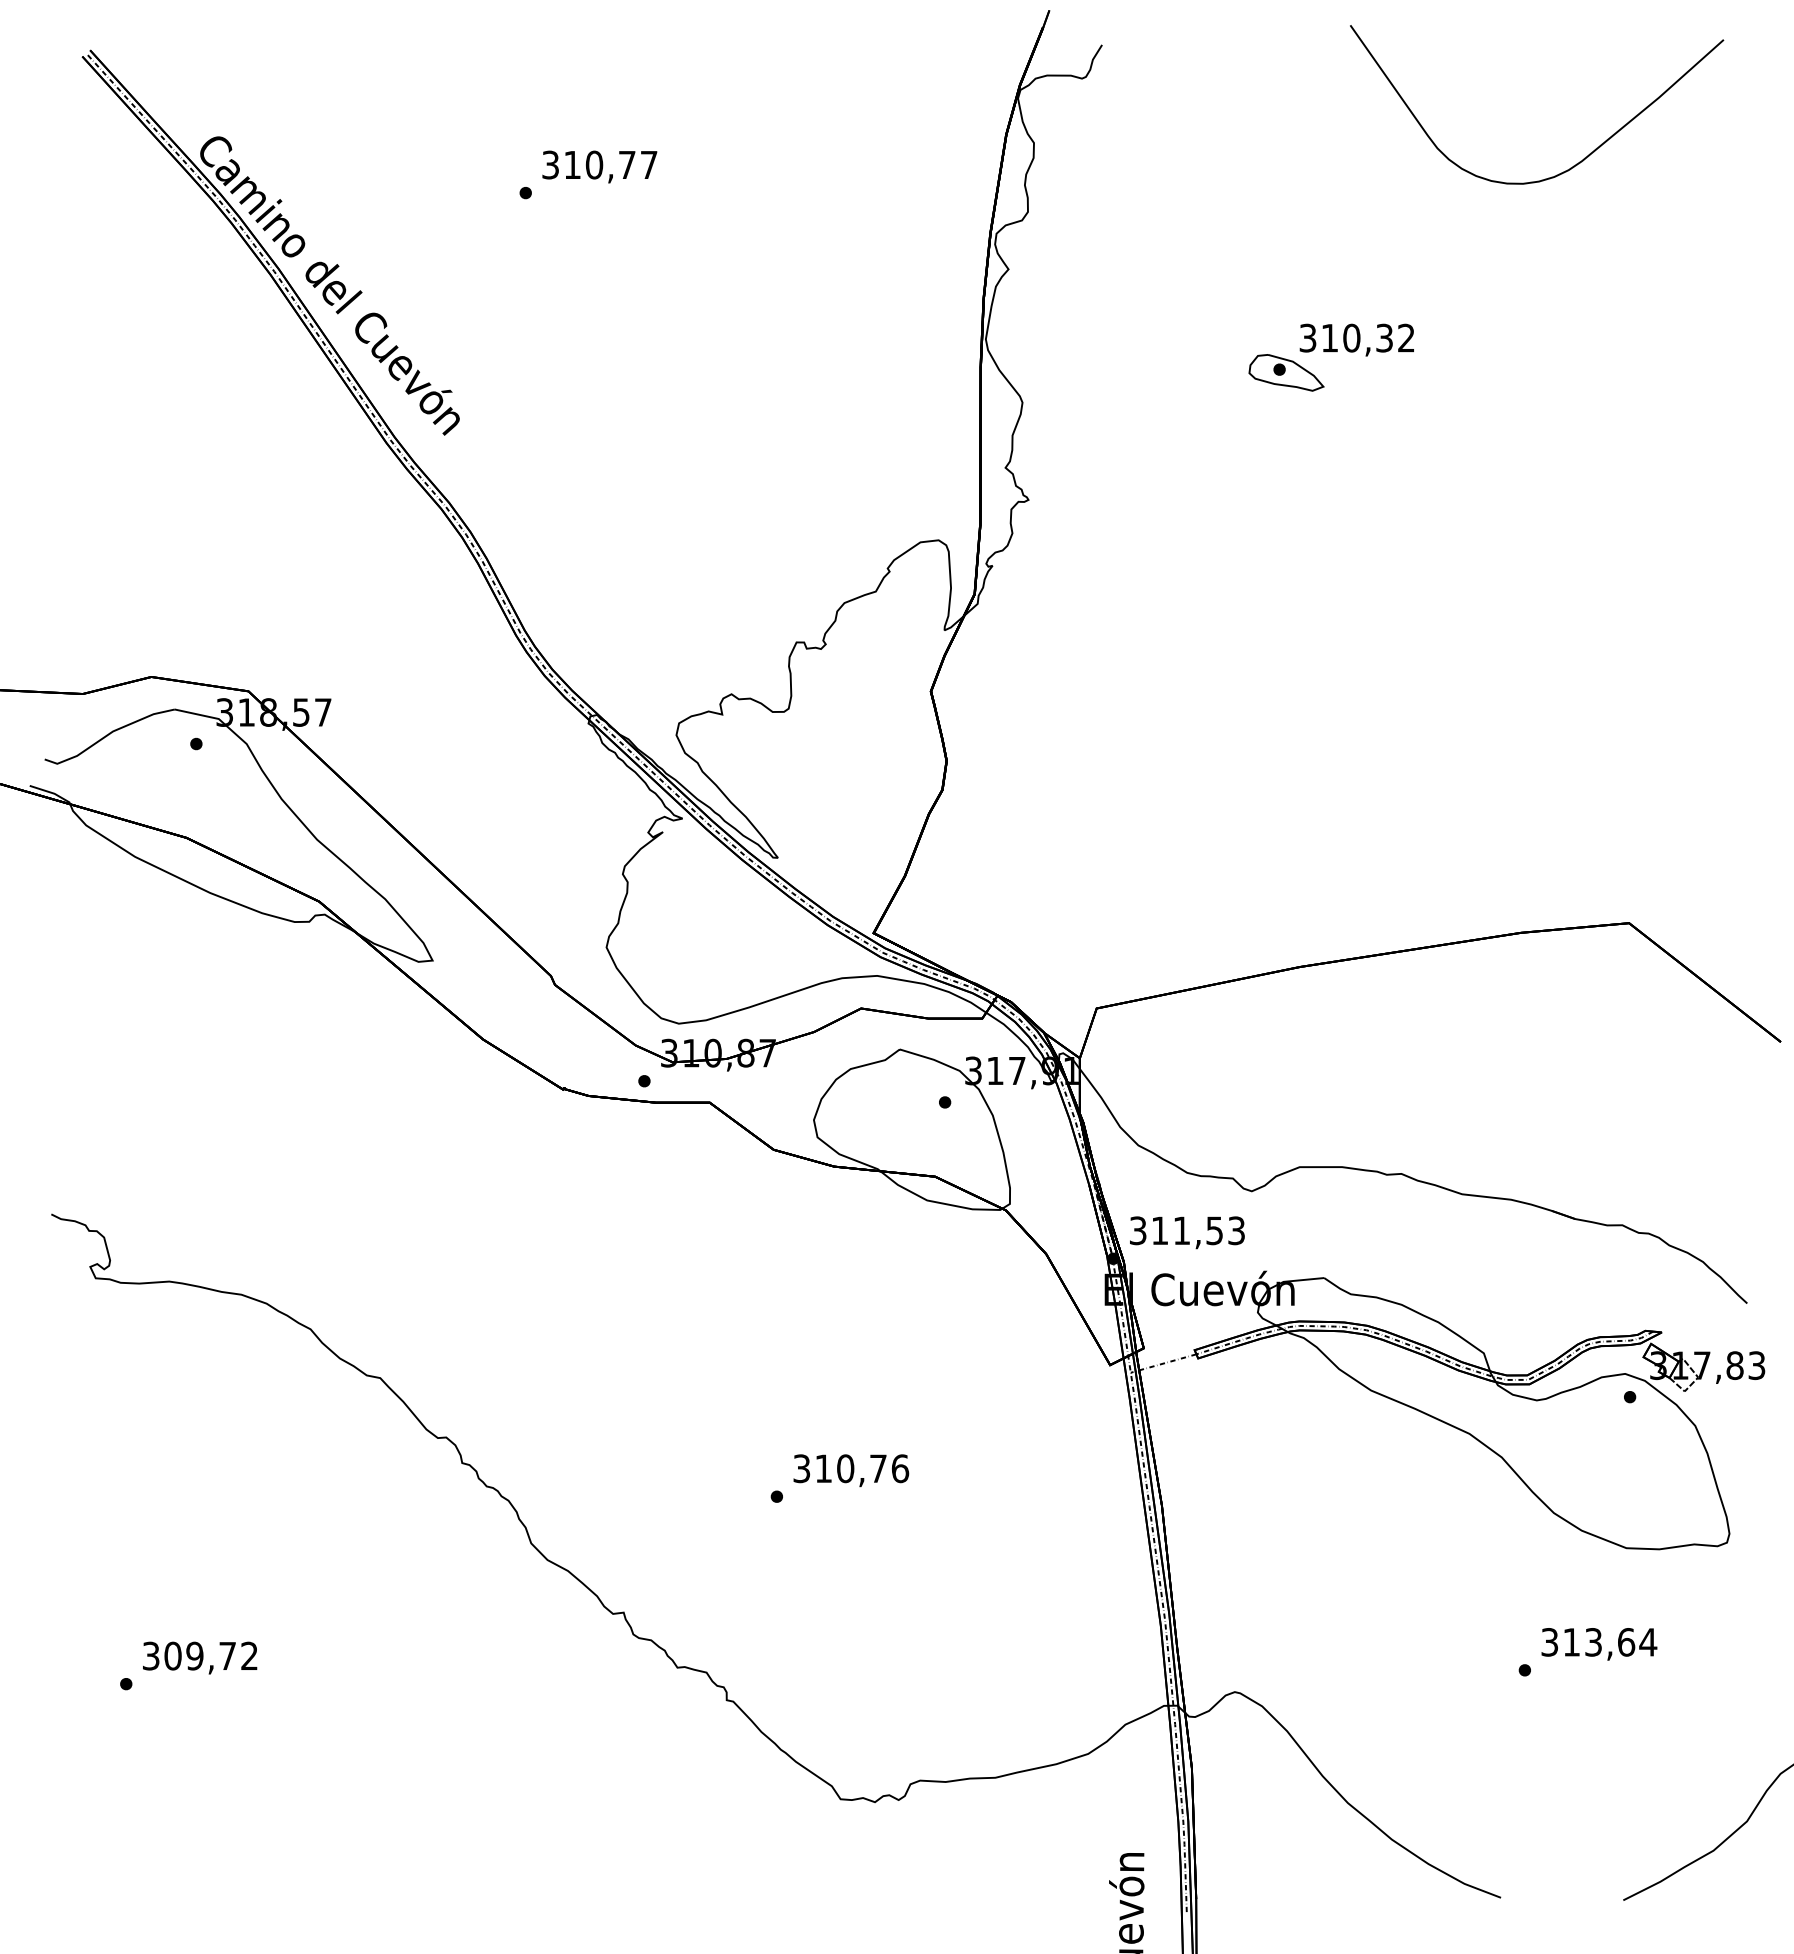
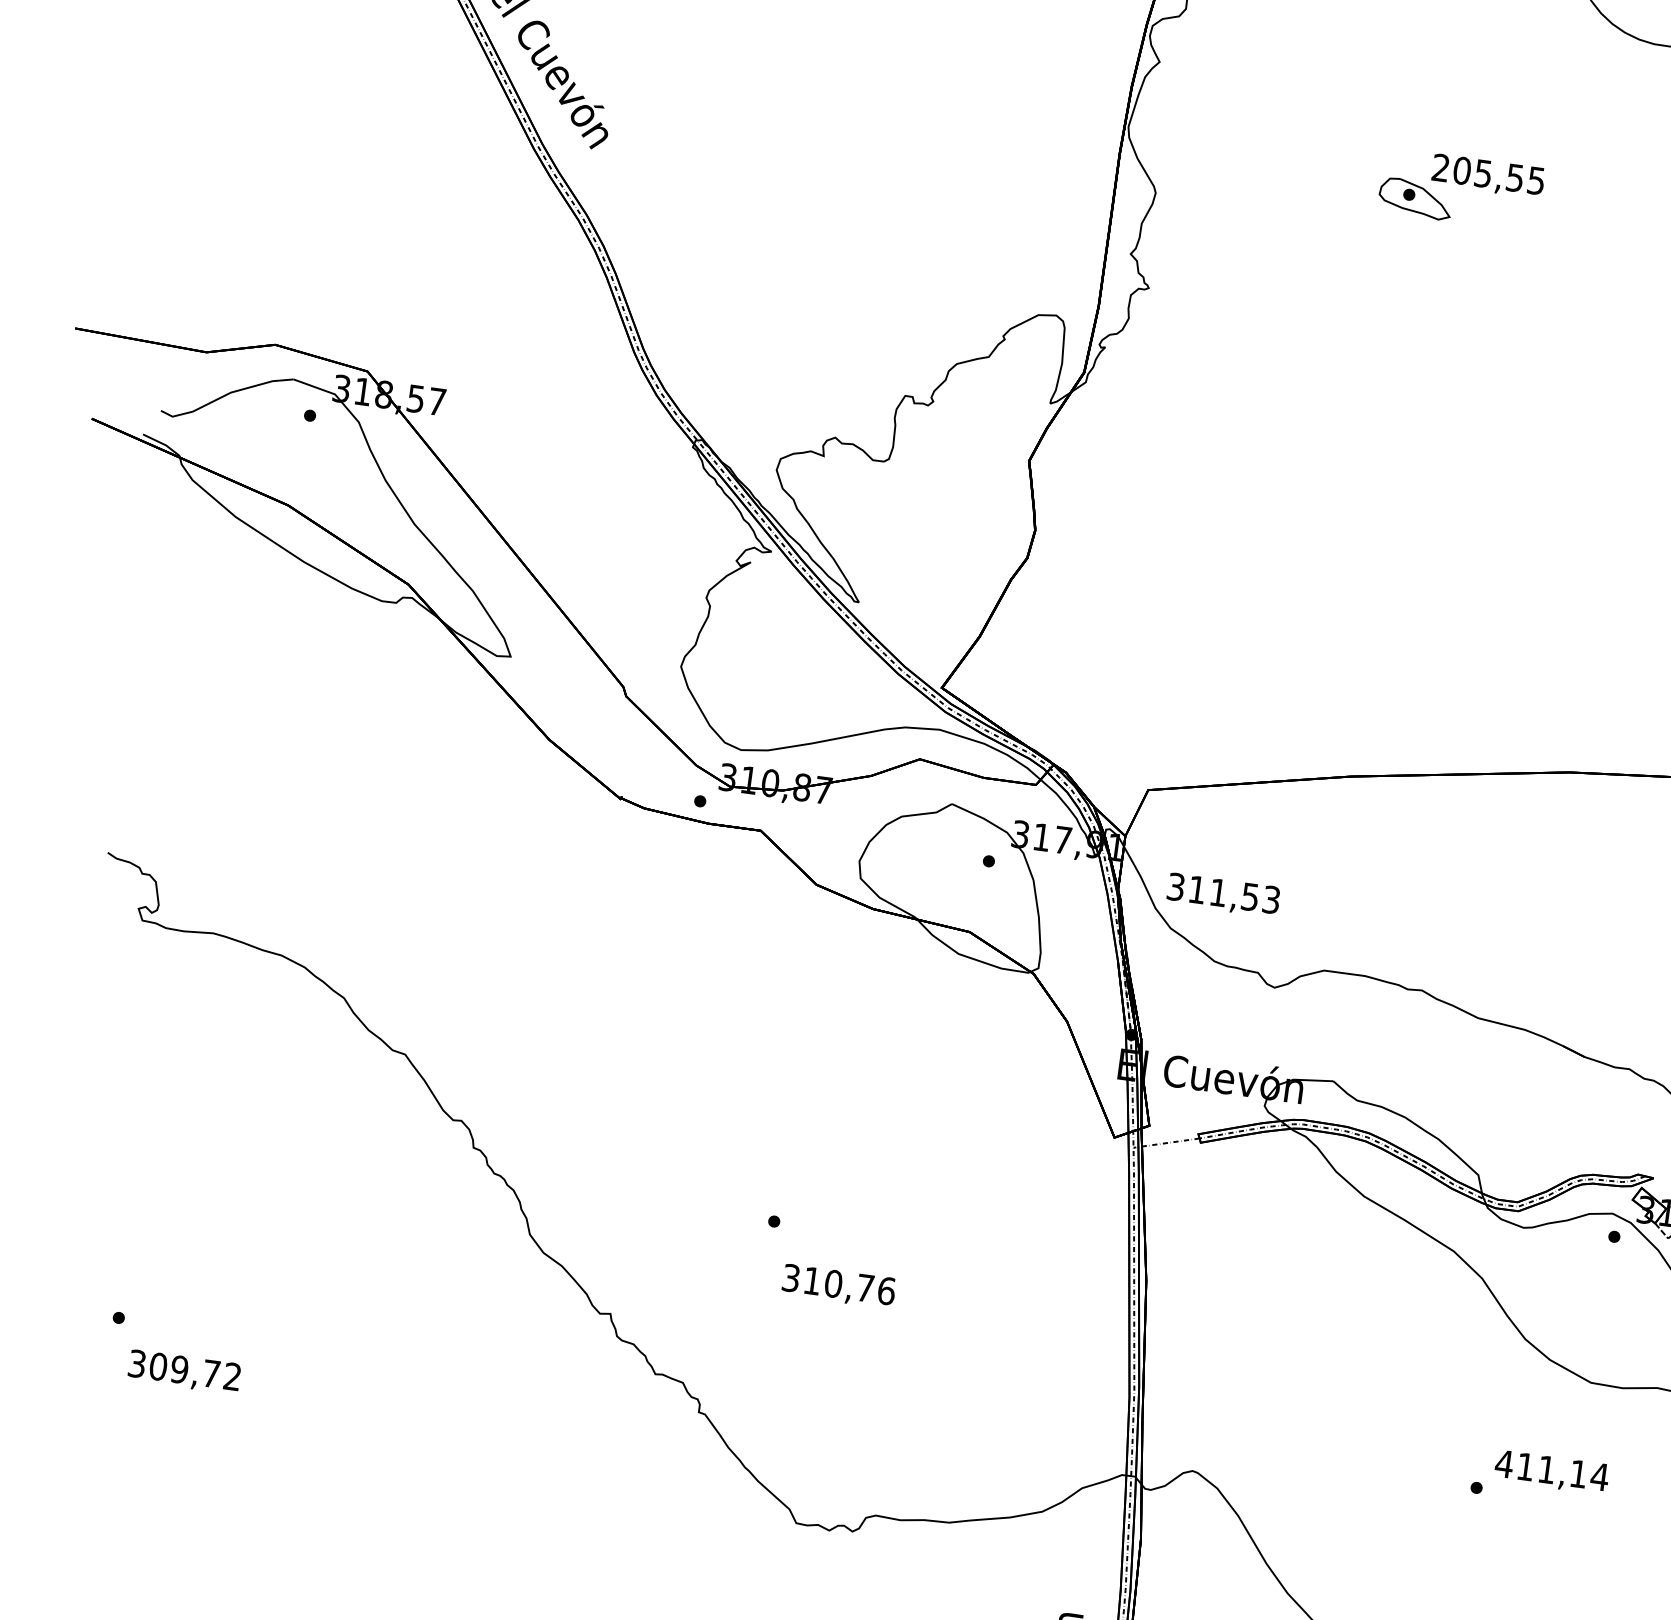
text: (1356, 337) -> (1488, 173), 310,32 -> 205,55
text: (1187, 1232) -> (1223, 895), moved
text: (851, 1470) -> (839, 1286), moved
text: (1587, 1642) -> (1540, 1469), 313,64 -> 411,14
text: (200, 1657) -> (184, 1371), moved

